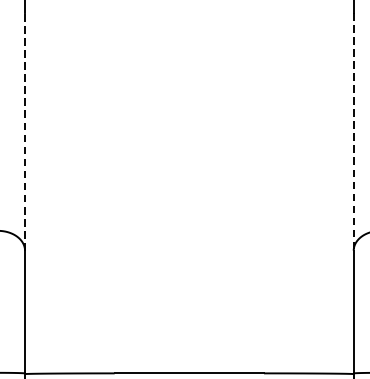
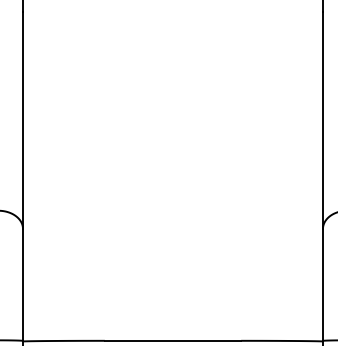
line: (25, 131) -> (23, 120), dashed -> solid
line: (353, 131) -> (322, 120), dashed -> solid

